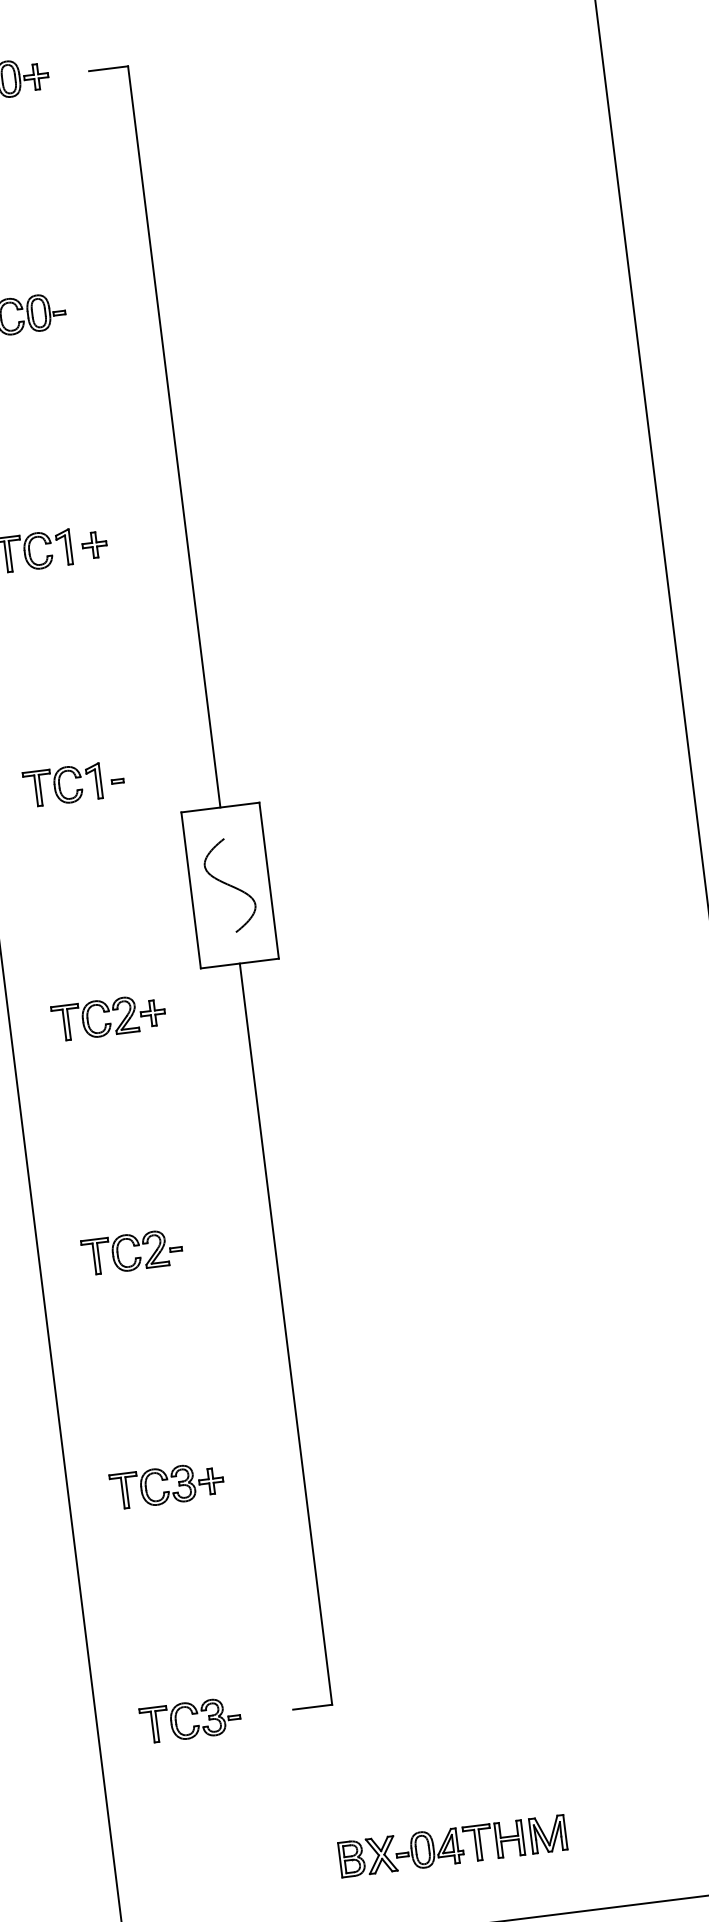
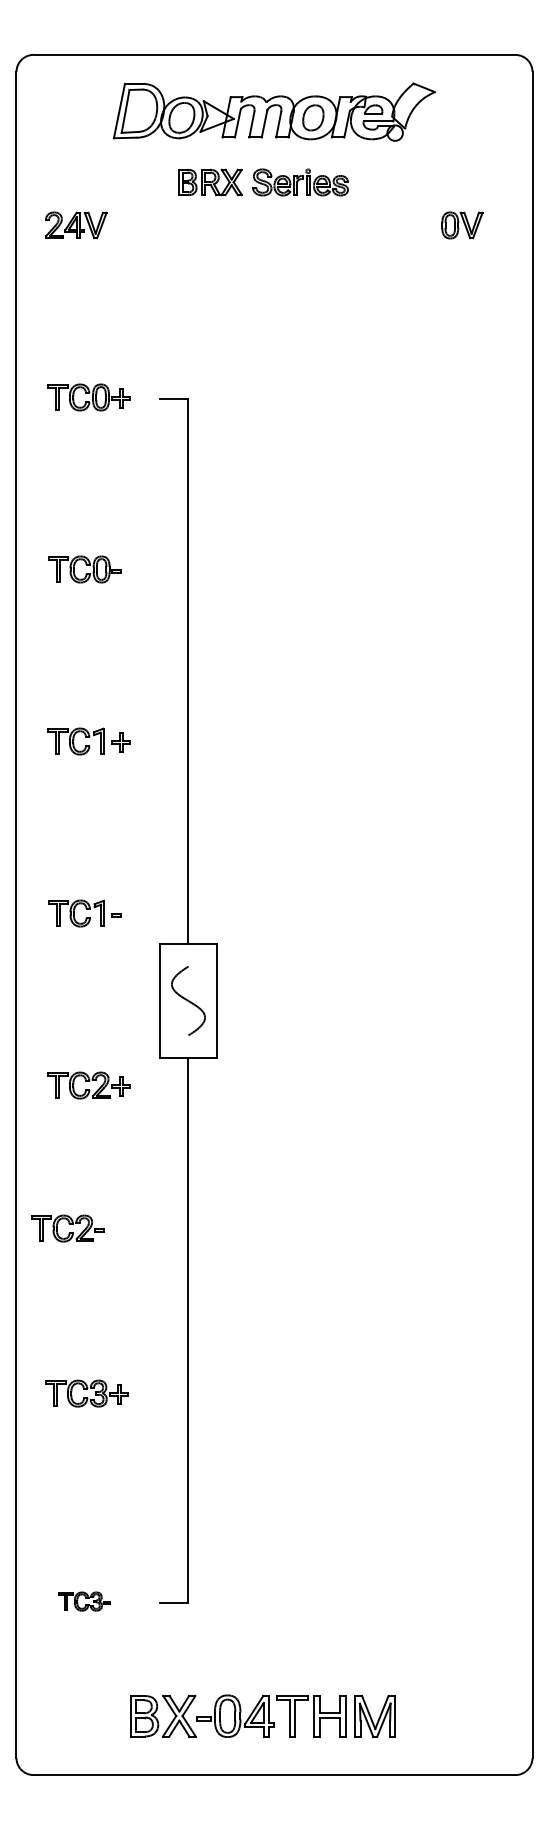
part: (132, 1252) -> (67, 1228), moved
part: (166, 1485) -> (86, 1393), moved
part: (190, 1720) -> (84, 1601), size x0.7
part: (452, 1846) -> (262, 1716), size x1.6

